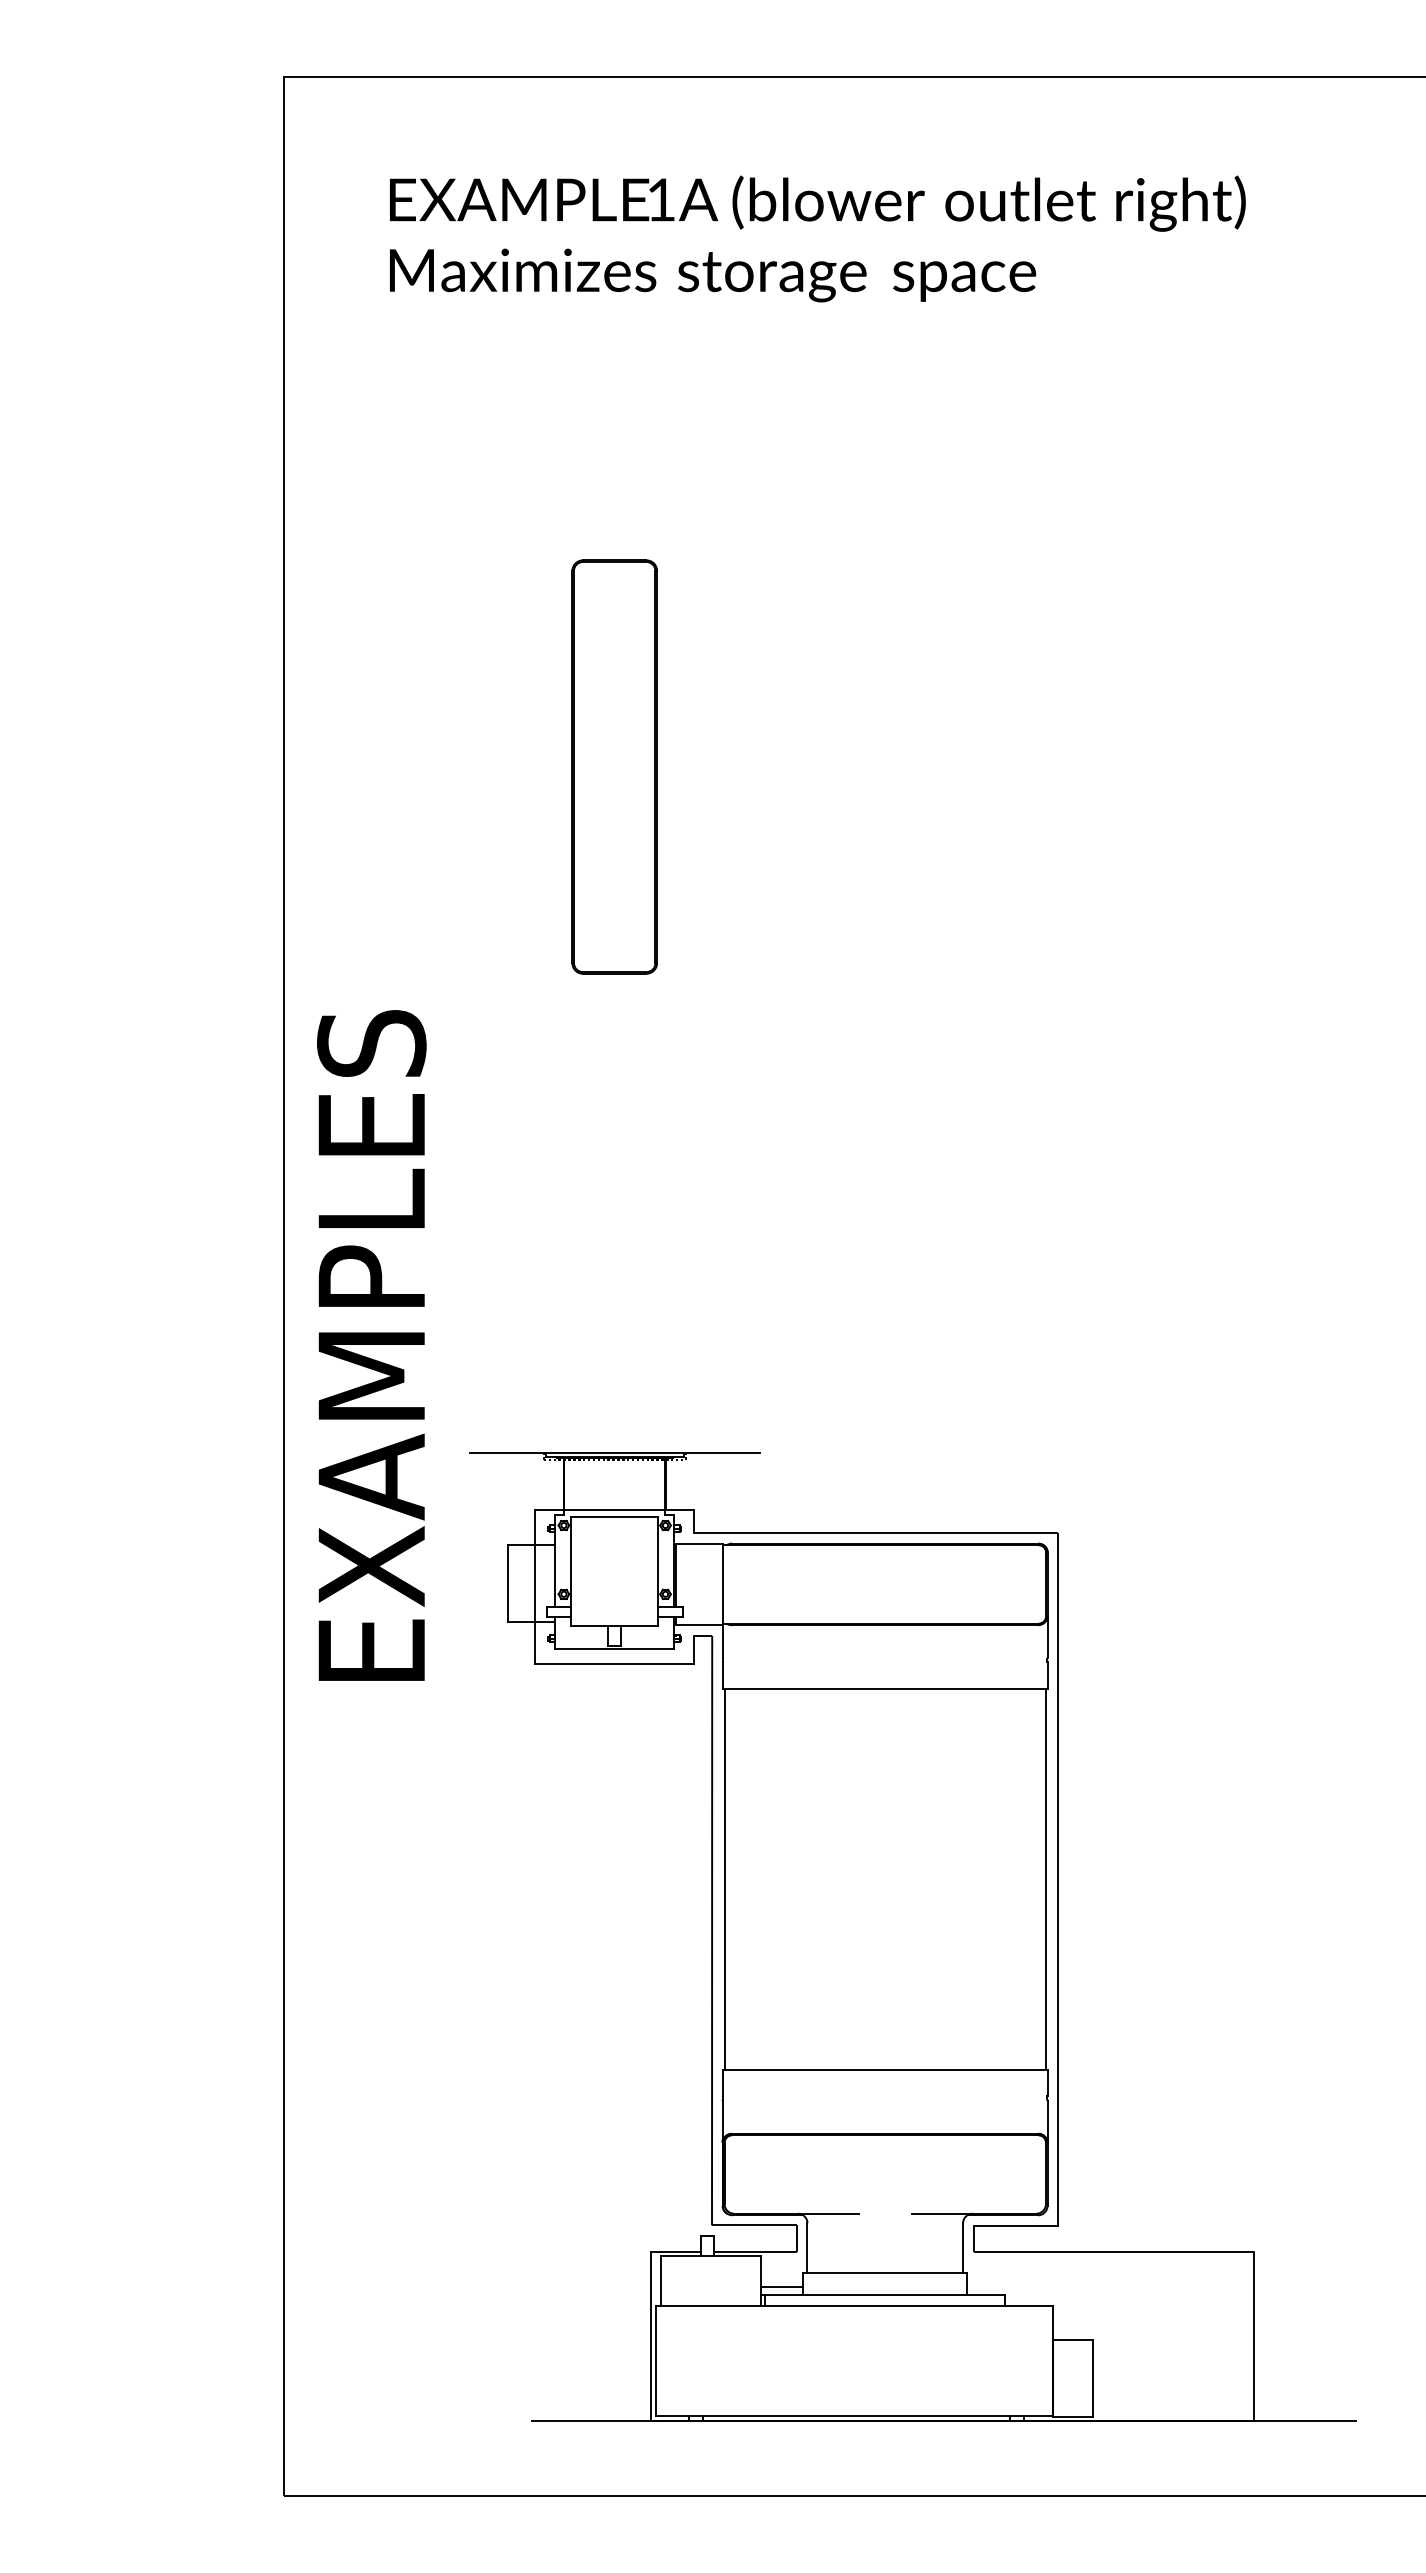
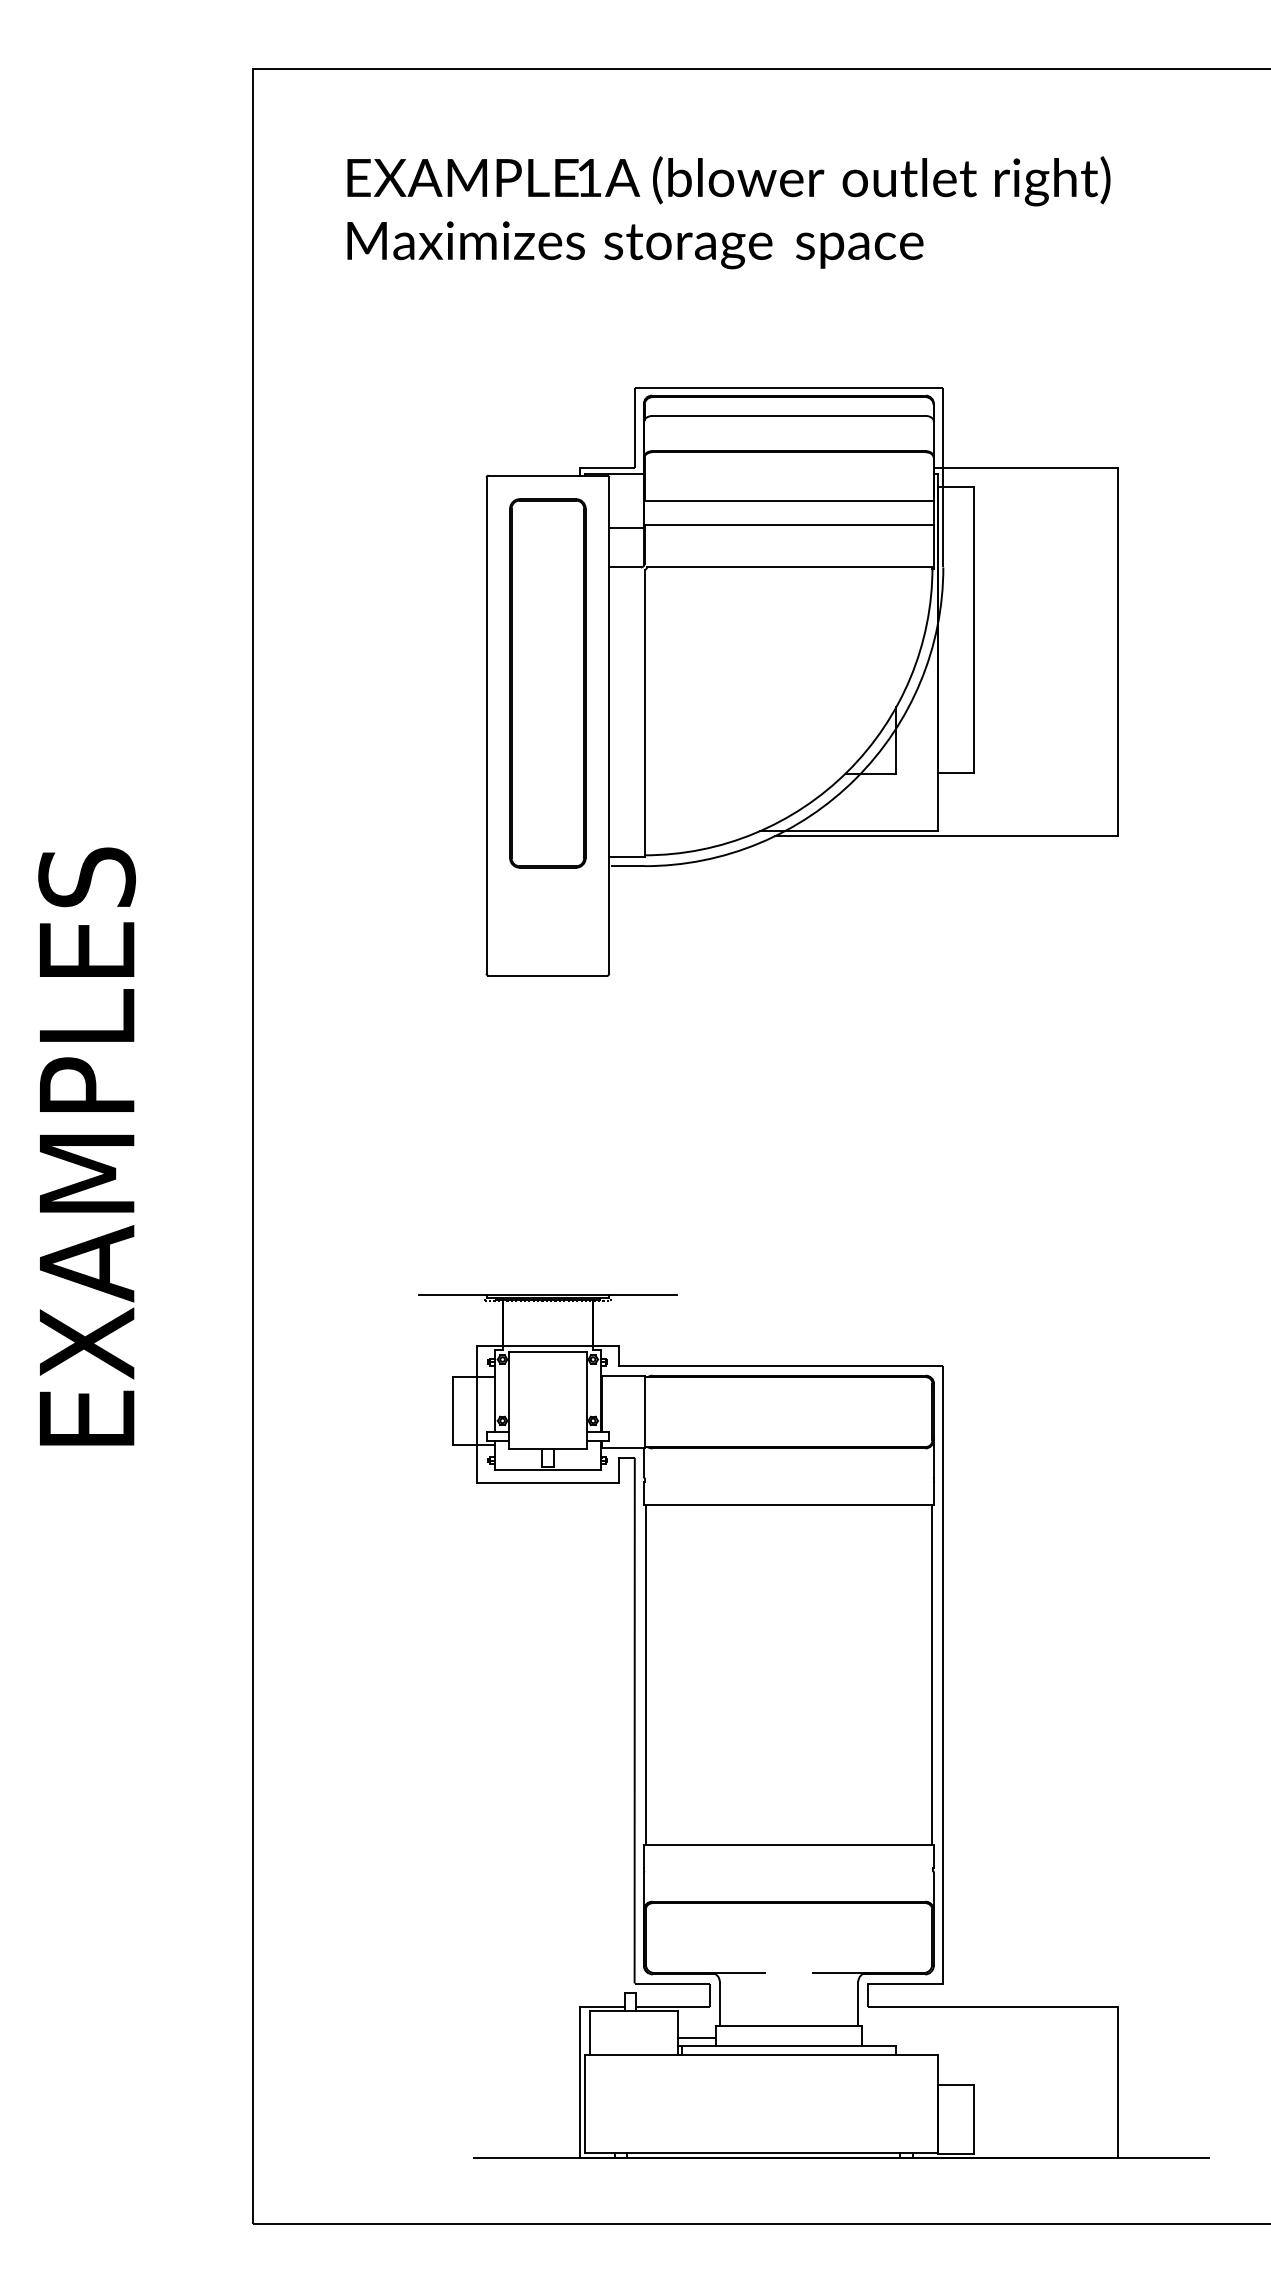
part: (899, 765) -> (801, 682), added
text: (371, 1345) -> (86, 1146), moved

